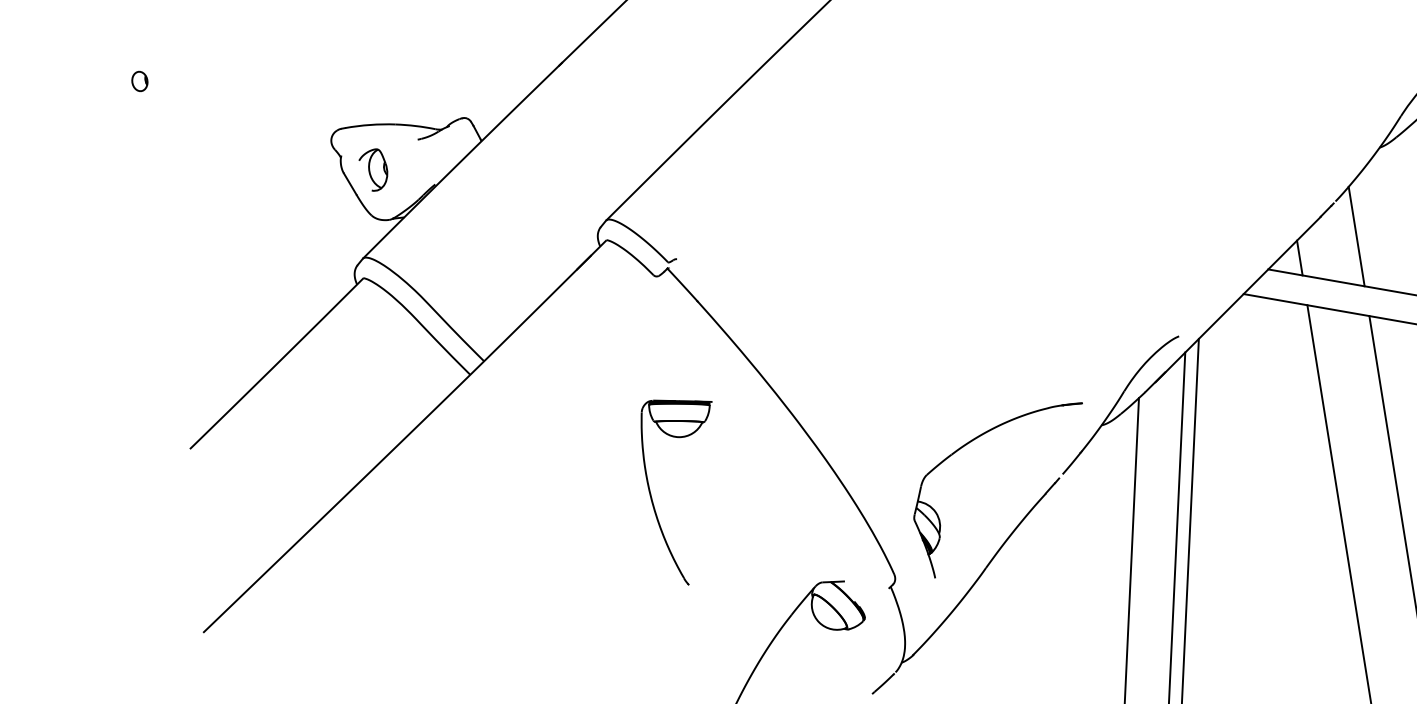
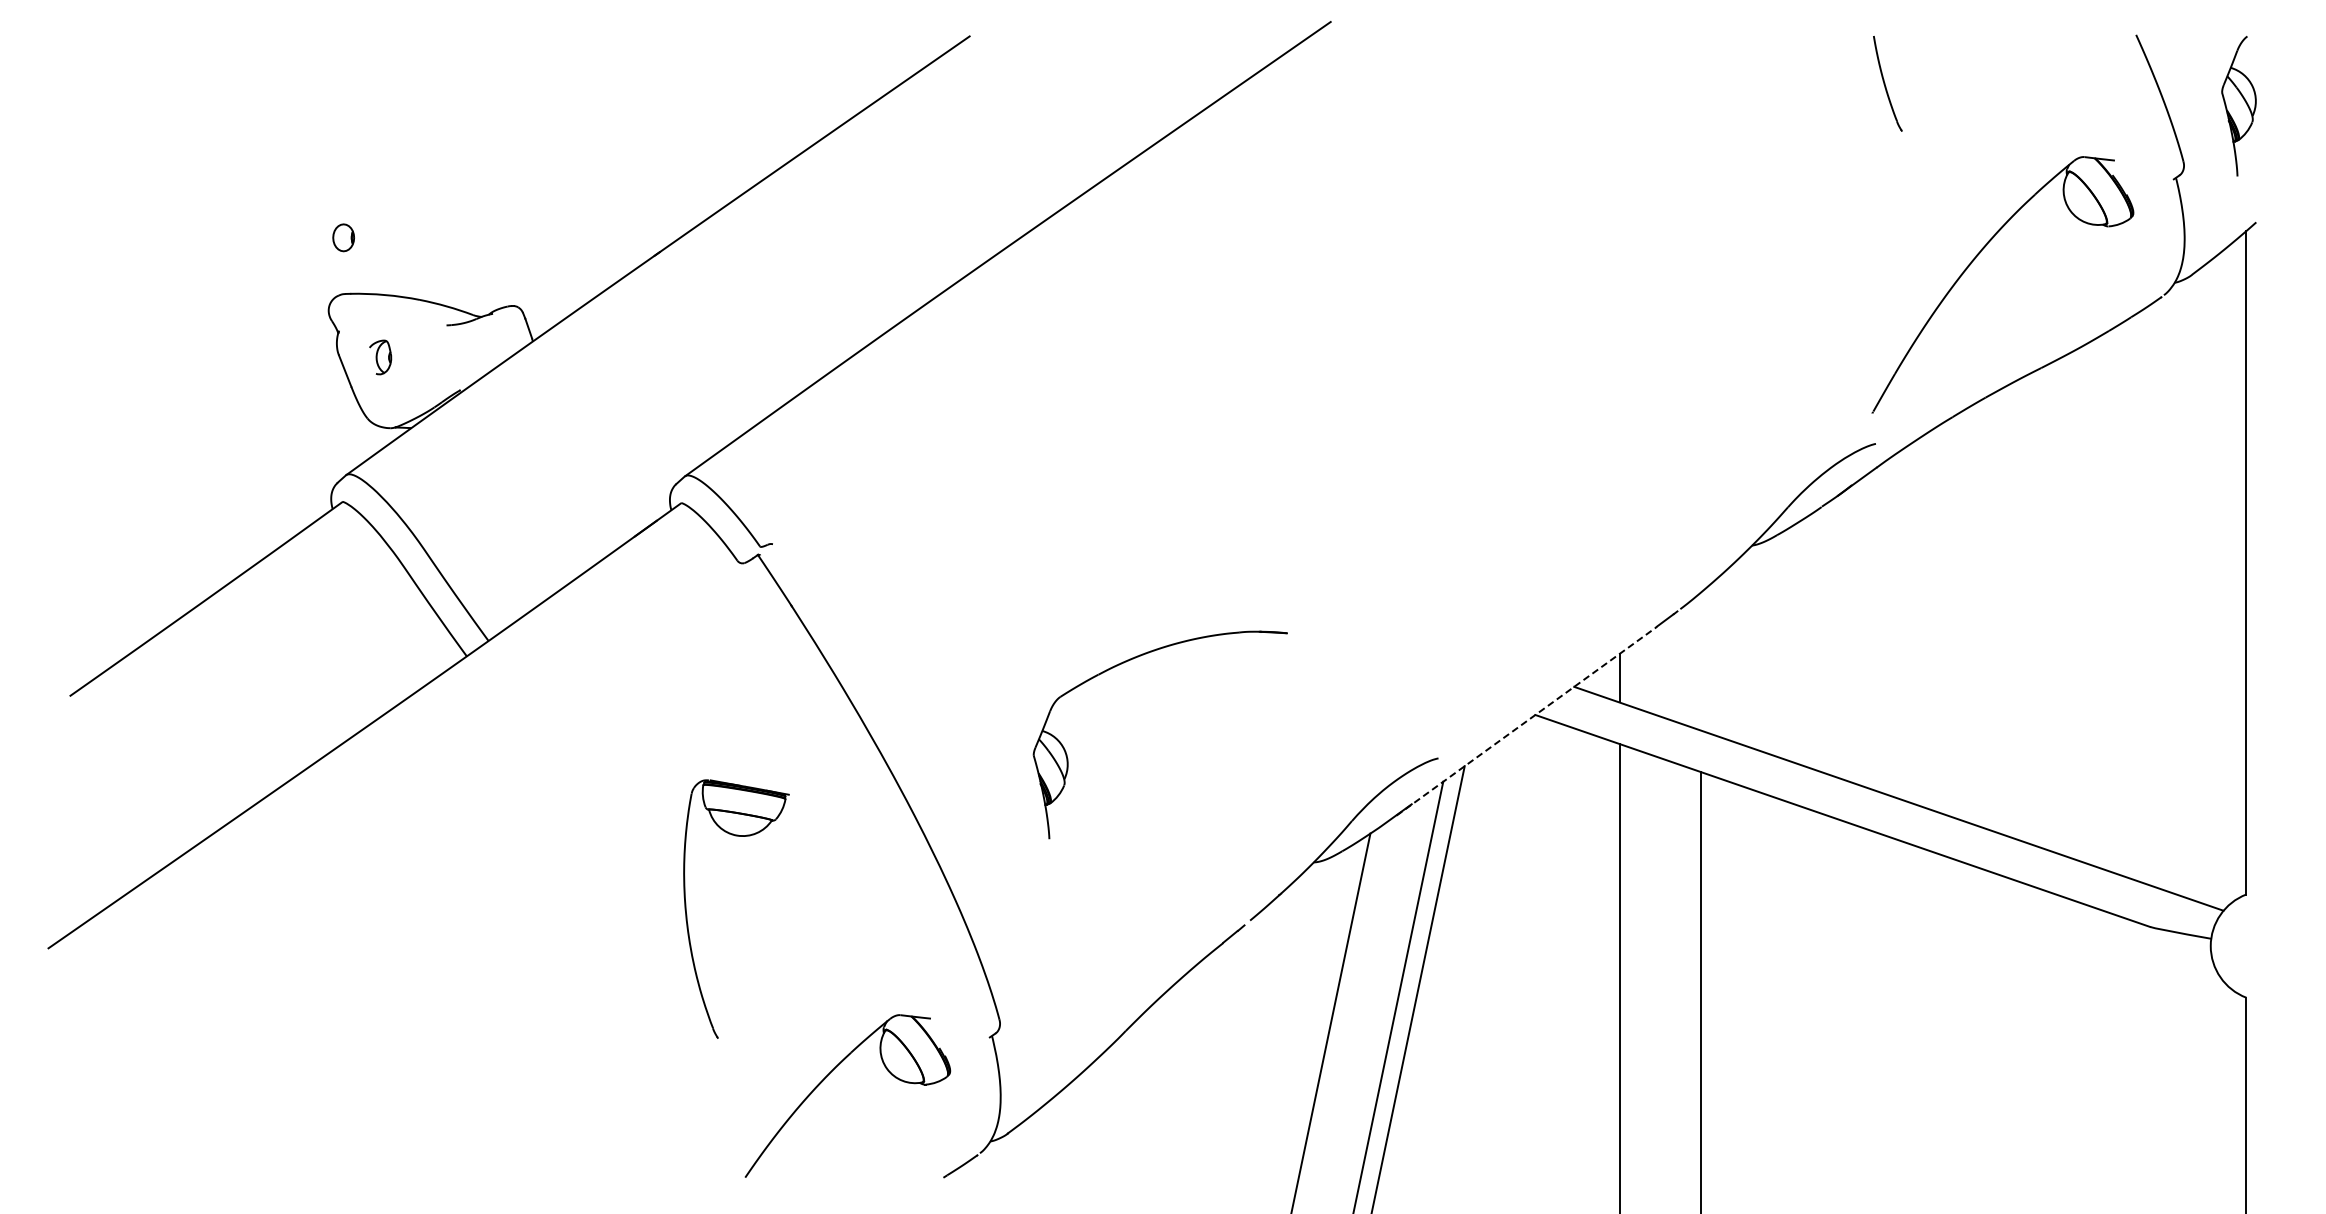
part: (139, 81) -> (343, 237), moved
part: (374, 170) -> (380, 357), size x0.6
line: (1356, 236) -> (1701, 661), removed
line: (1238, 299) -> (1526, 721), solid -> dashed
part: (973, 440) -> (1131, 660), moved
part: (652, 499) -> (687, 914), moved

